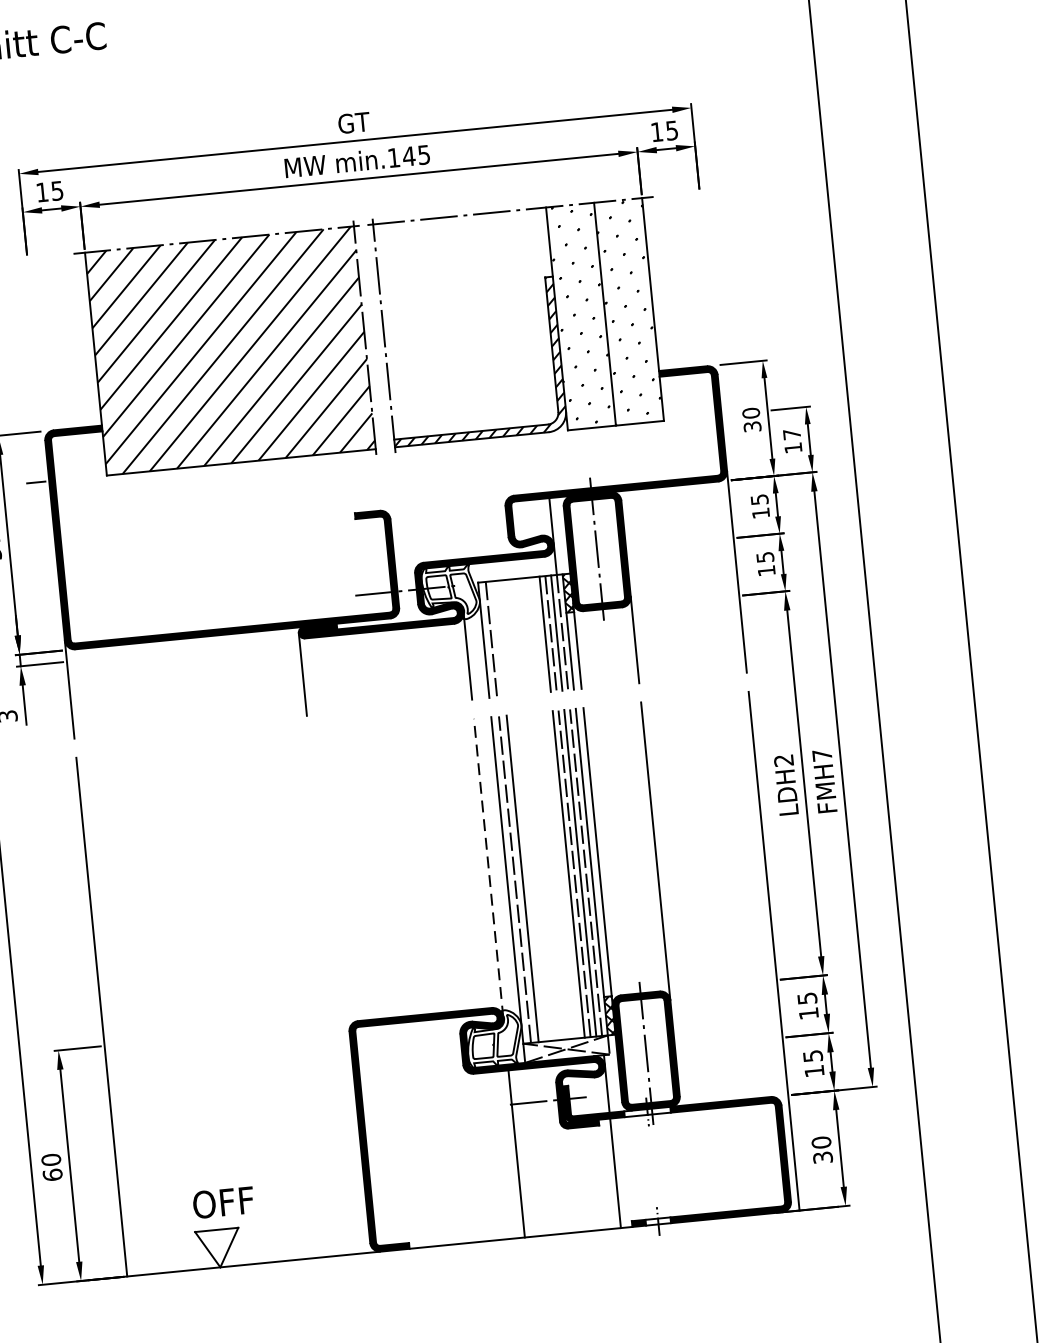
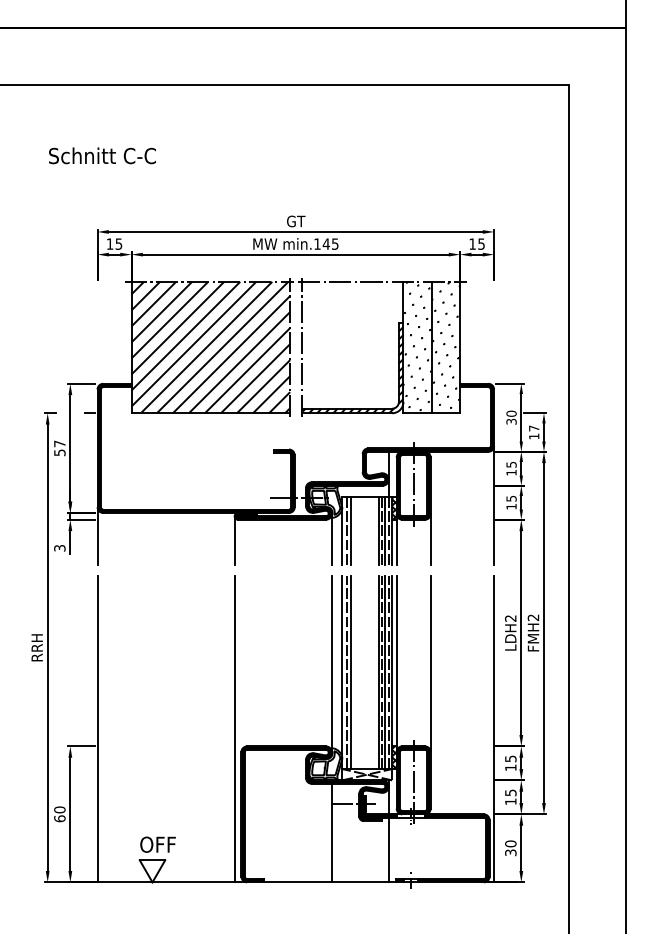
line: (499, 639) -> (351, 531), added
text: (822, 755) -> (533, 617), FMH7 -> FMH2
line: (489, 868) -> (332, 664), dashed -> solid
line: (333, 994) -> (234, 729), added

